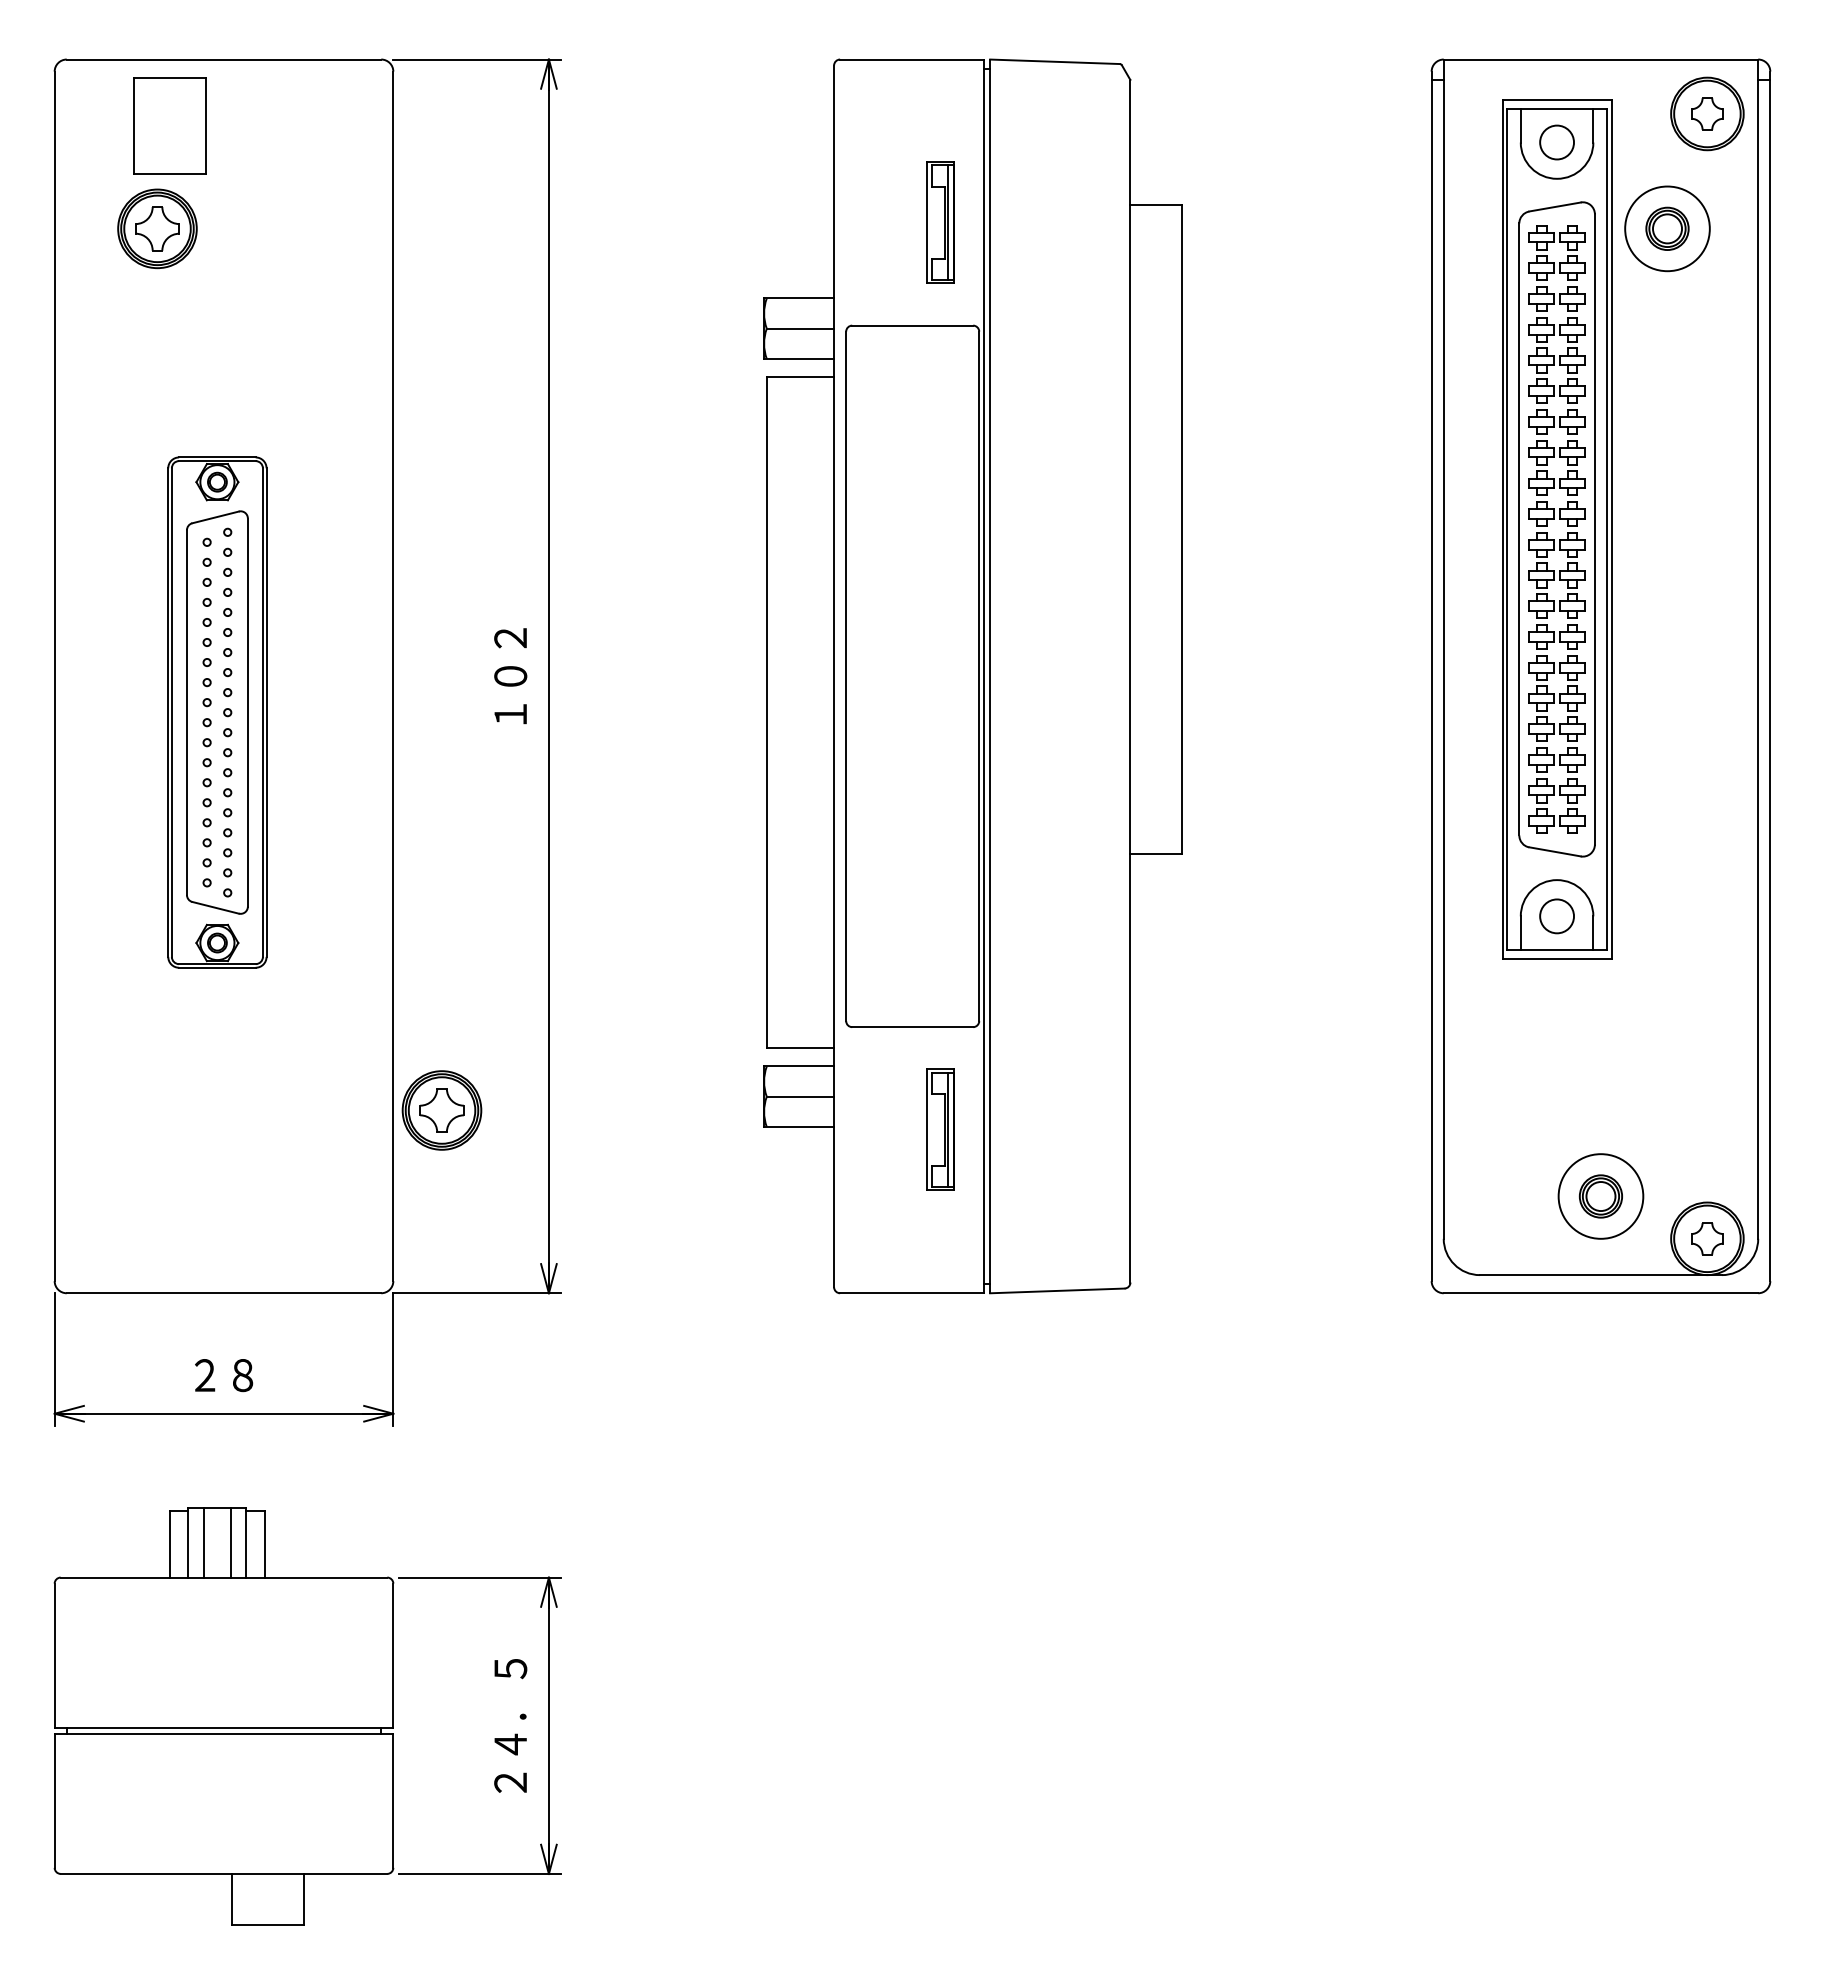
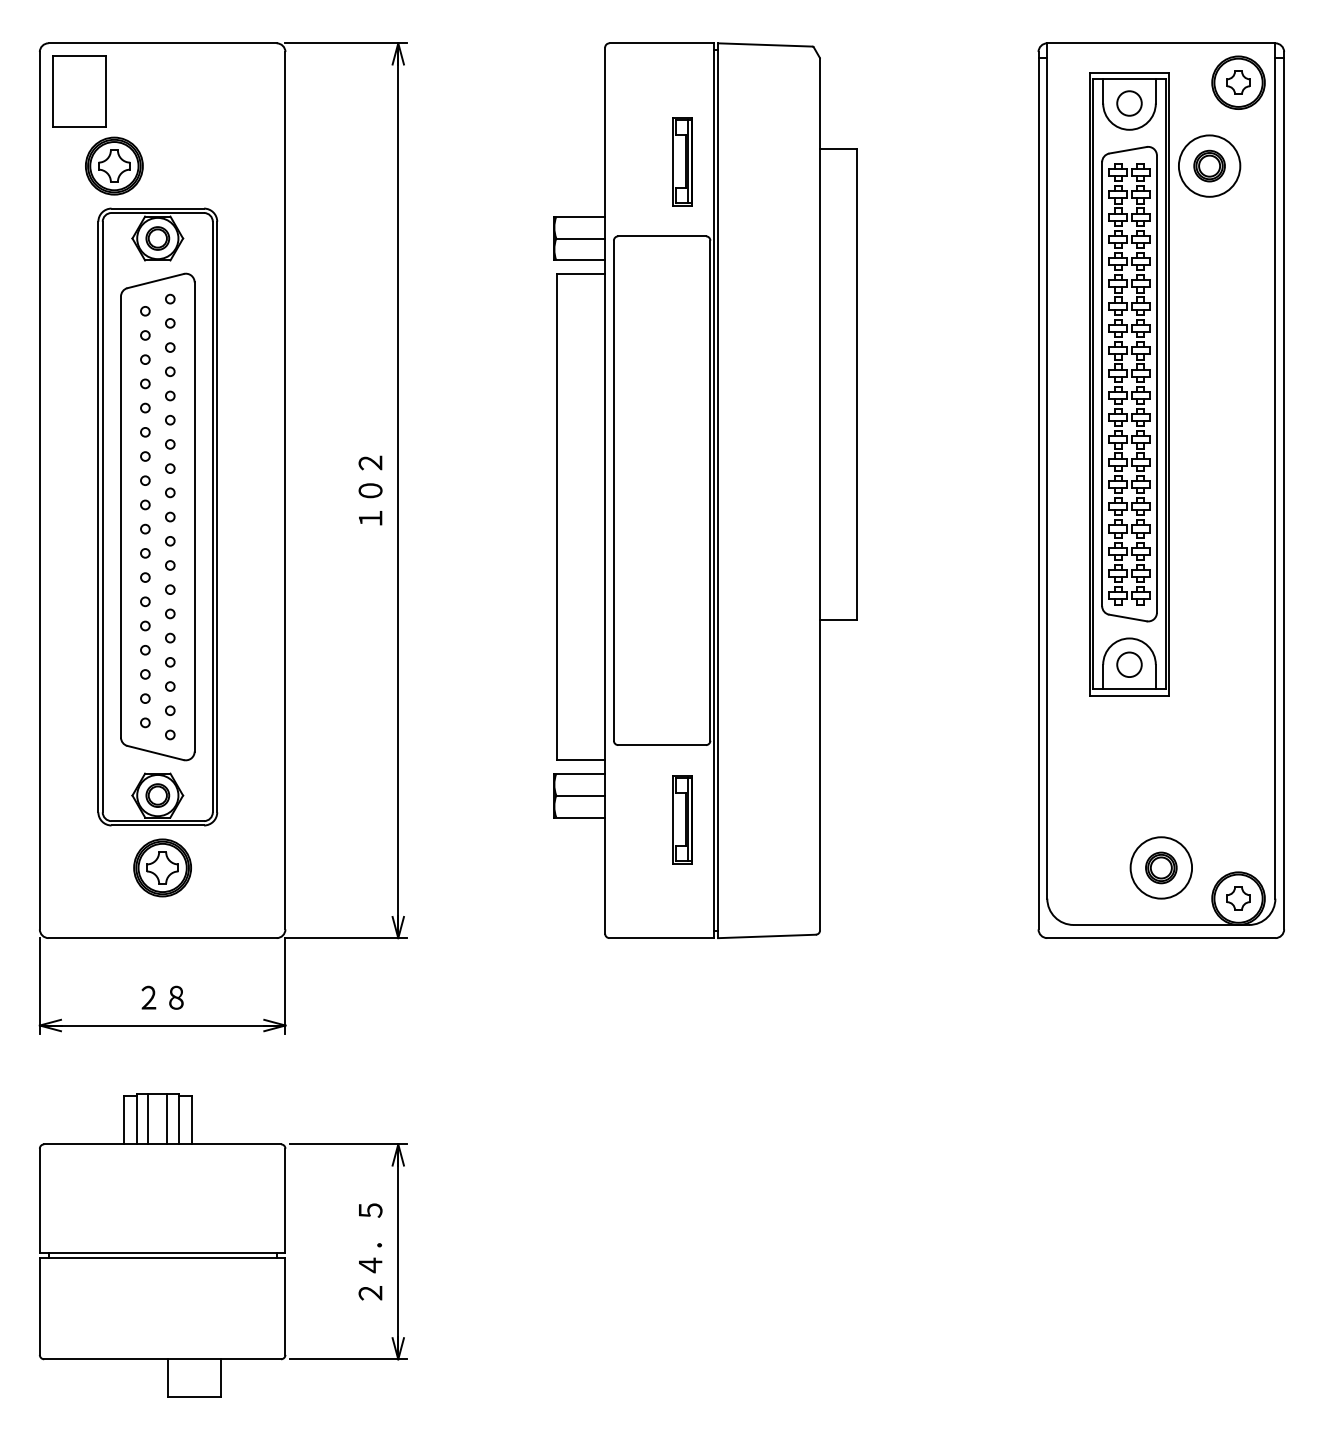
part: (169, 125) -> (78, 91), moved
part: (217, 712) -> (157, 516), size x1.67
part: (441, 1110) -> (162, 867), moved

